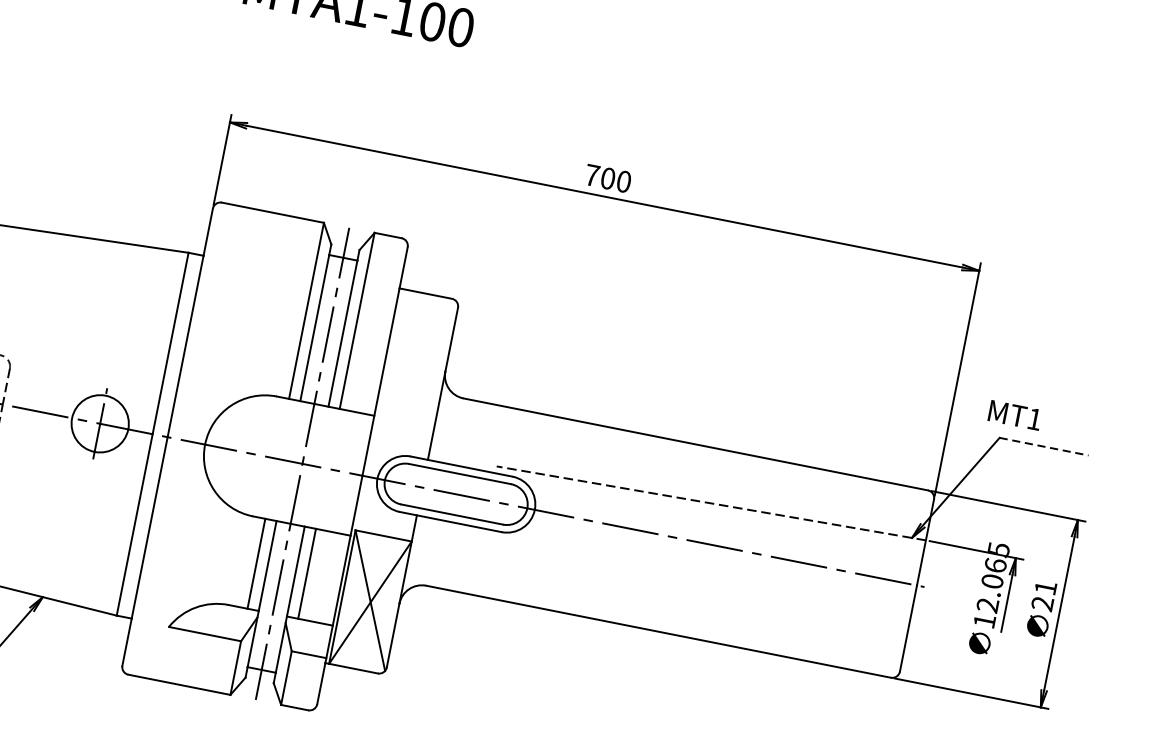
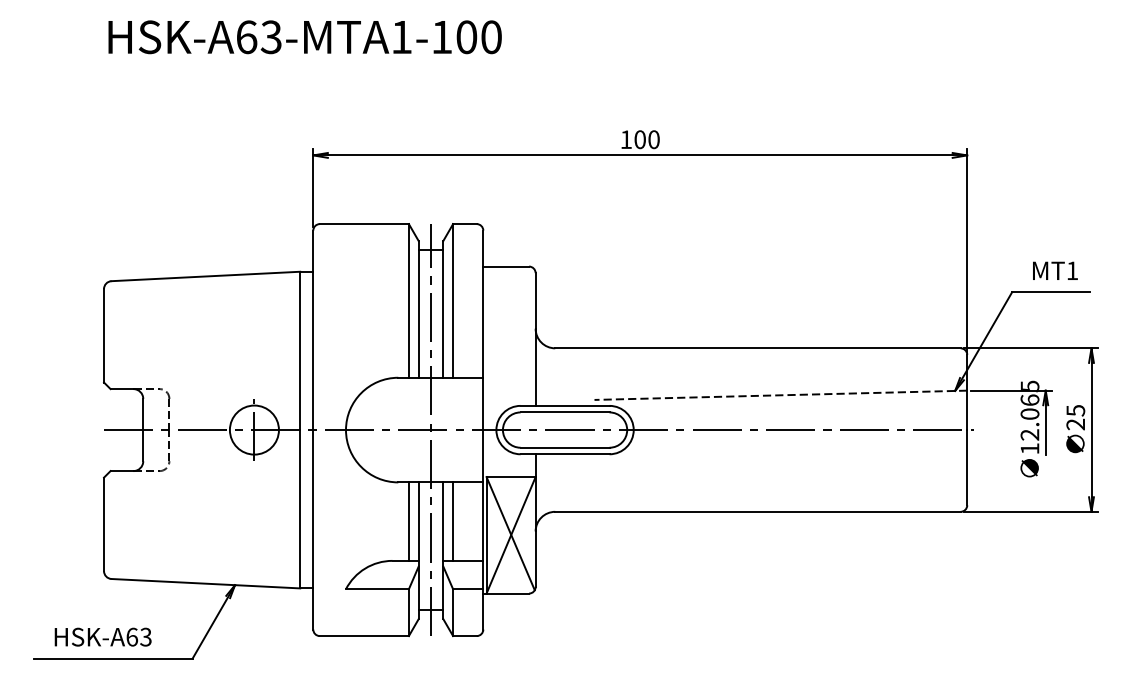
text: (592, 175) -> (626, 139), 700 -> 100
text: (1015, 414) -> (1055, 270), moved
line: (1043, 446) -> (1050, 292), dashed -> solid
text: (1045, 587) -> (1075, 410), 21 -> 25

